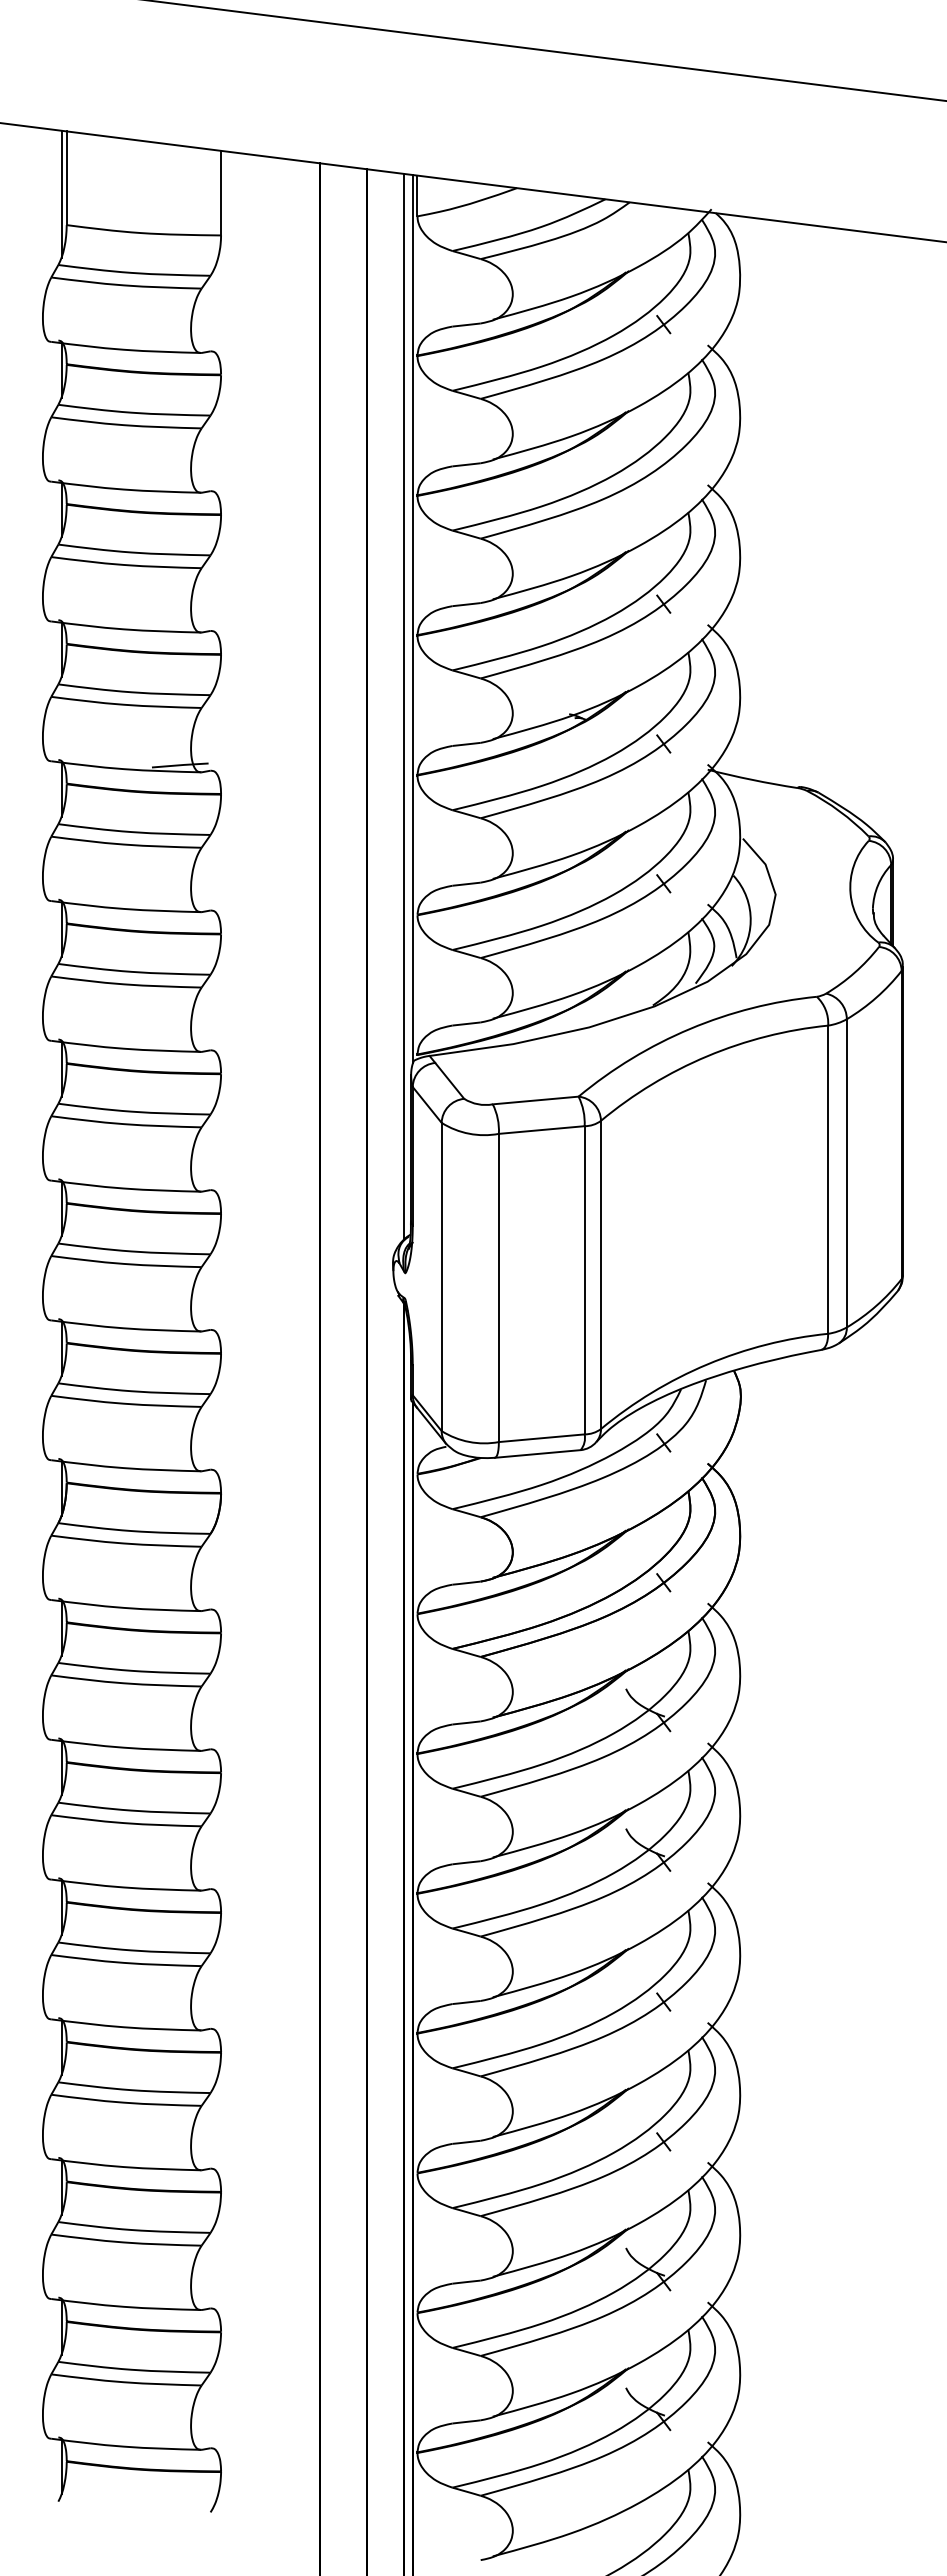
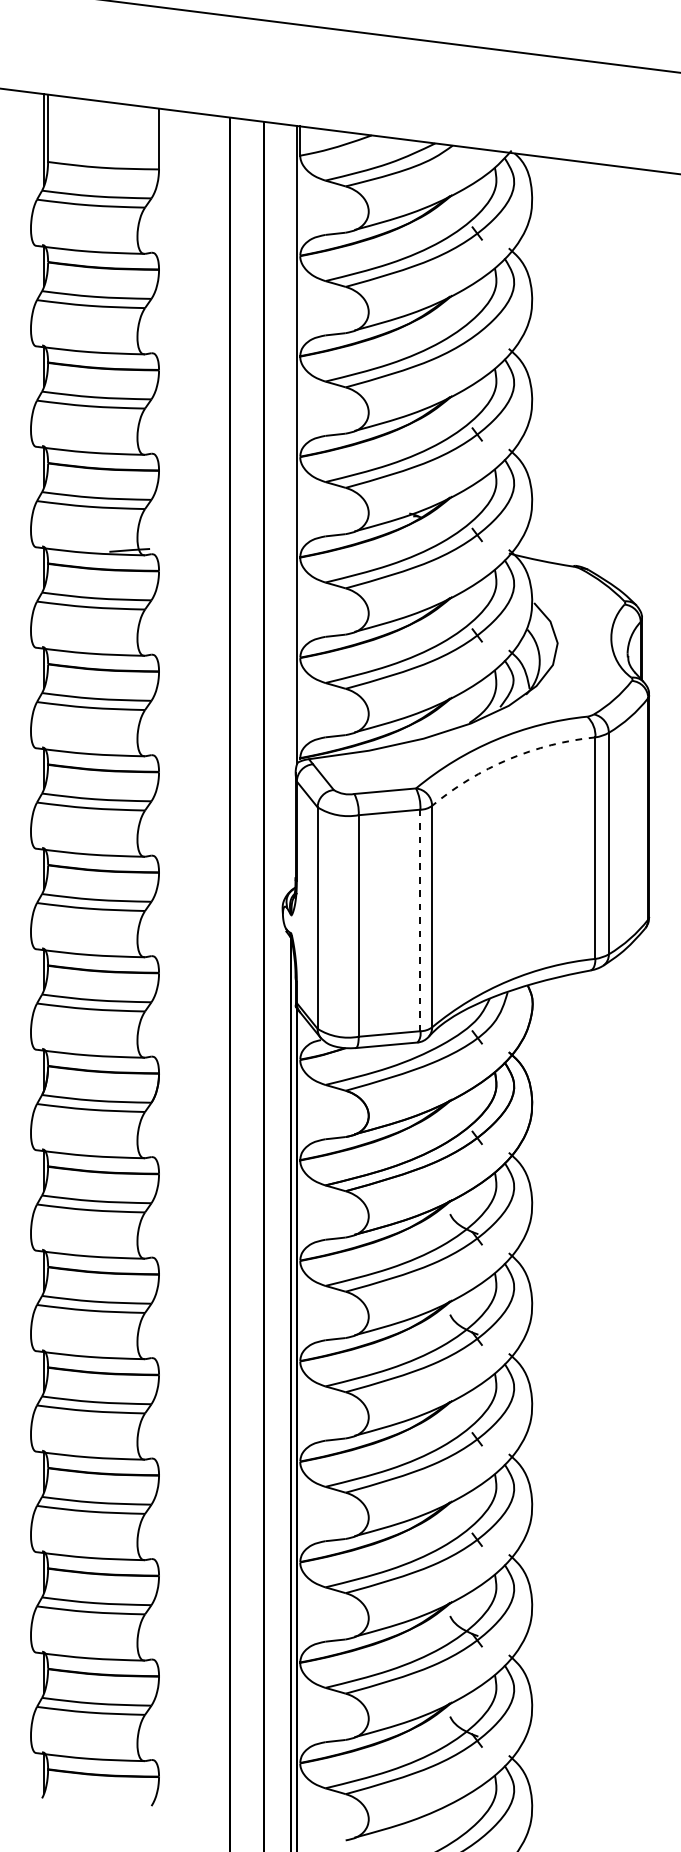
line: (404, 706) -> (290, 508), removed
arc: (707, 1056) -> (508, 759), solid -> dashed
line: (584, 1279) -> (420, 919), solid -> dashed

